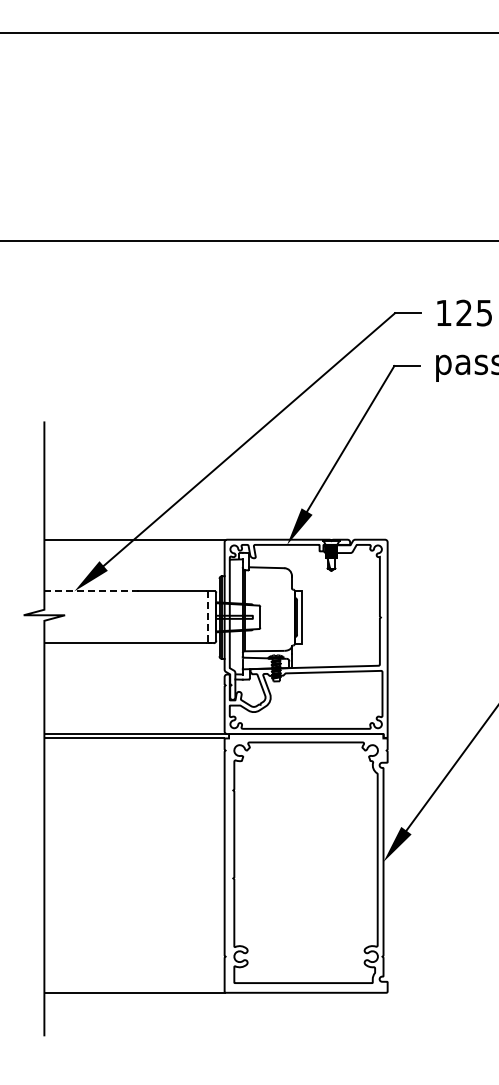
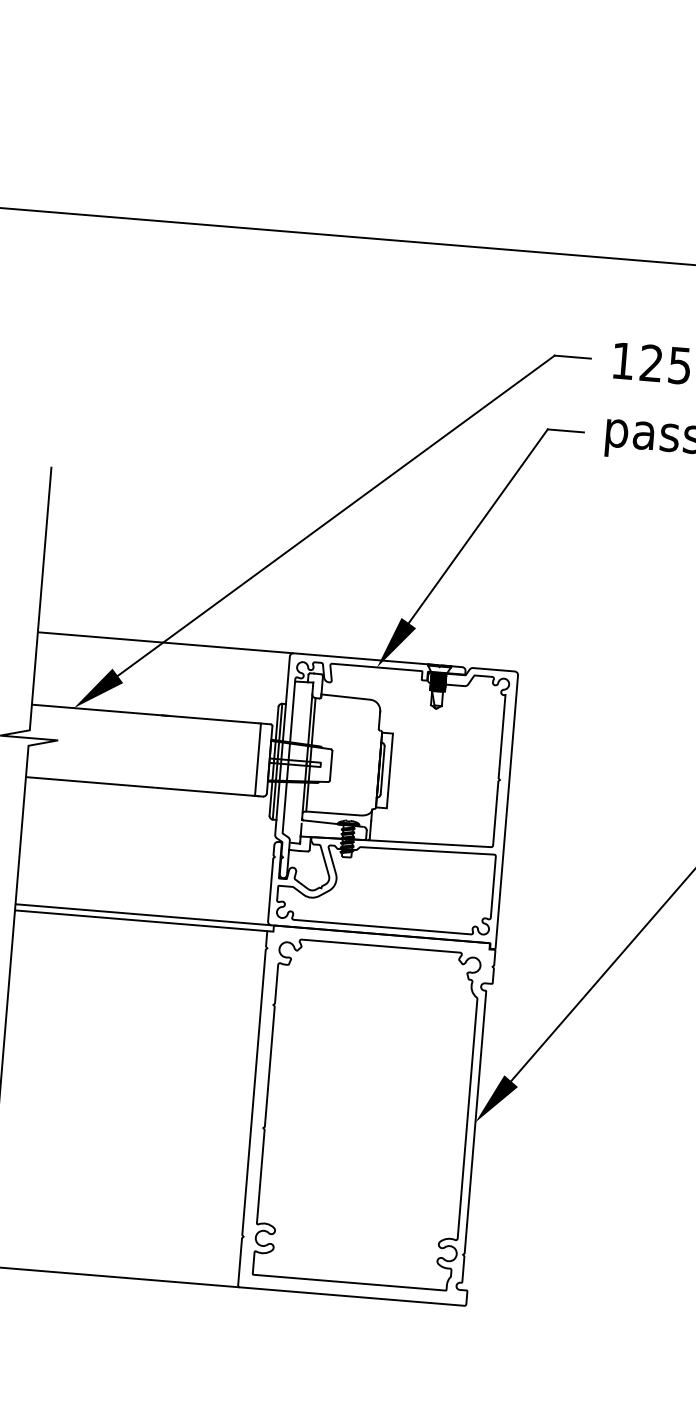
line: (93, 591) -> (100, 710), dashed -> solid
line: (208, 617) -> (258, 760), dashed -> solid

